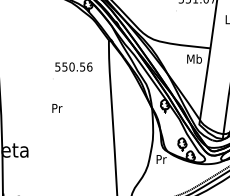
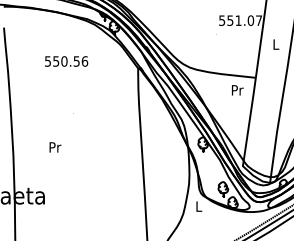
text: (193, 58) -> (236, 89), Mb -> Pr
text: (73, 67) -> (66, 61), moved
text: (57, 108) -> (55, 147), moved
text: (161, 159) -> (199, 206), Pr -> L

